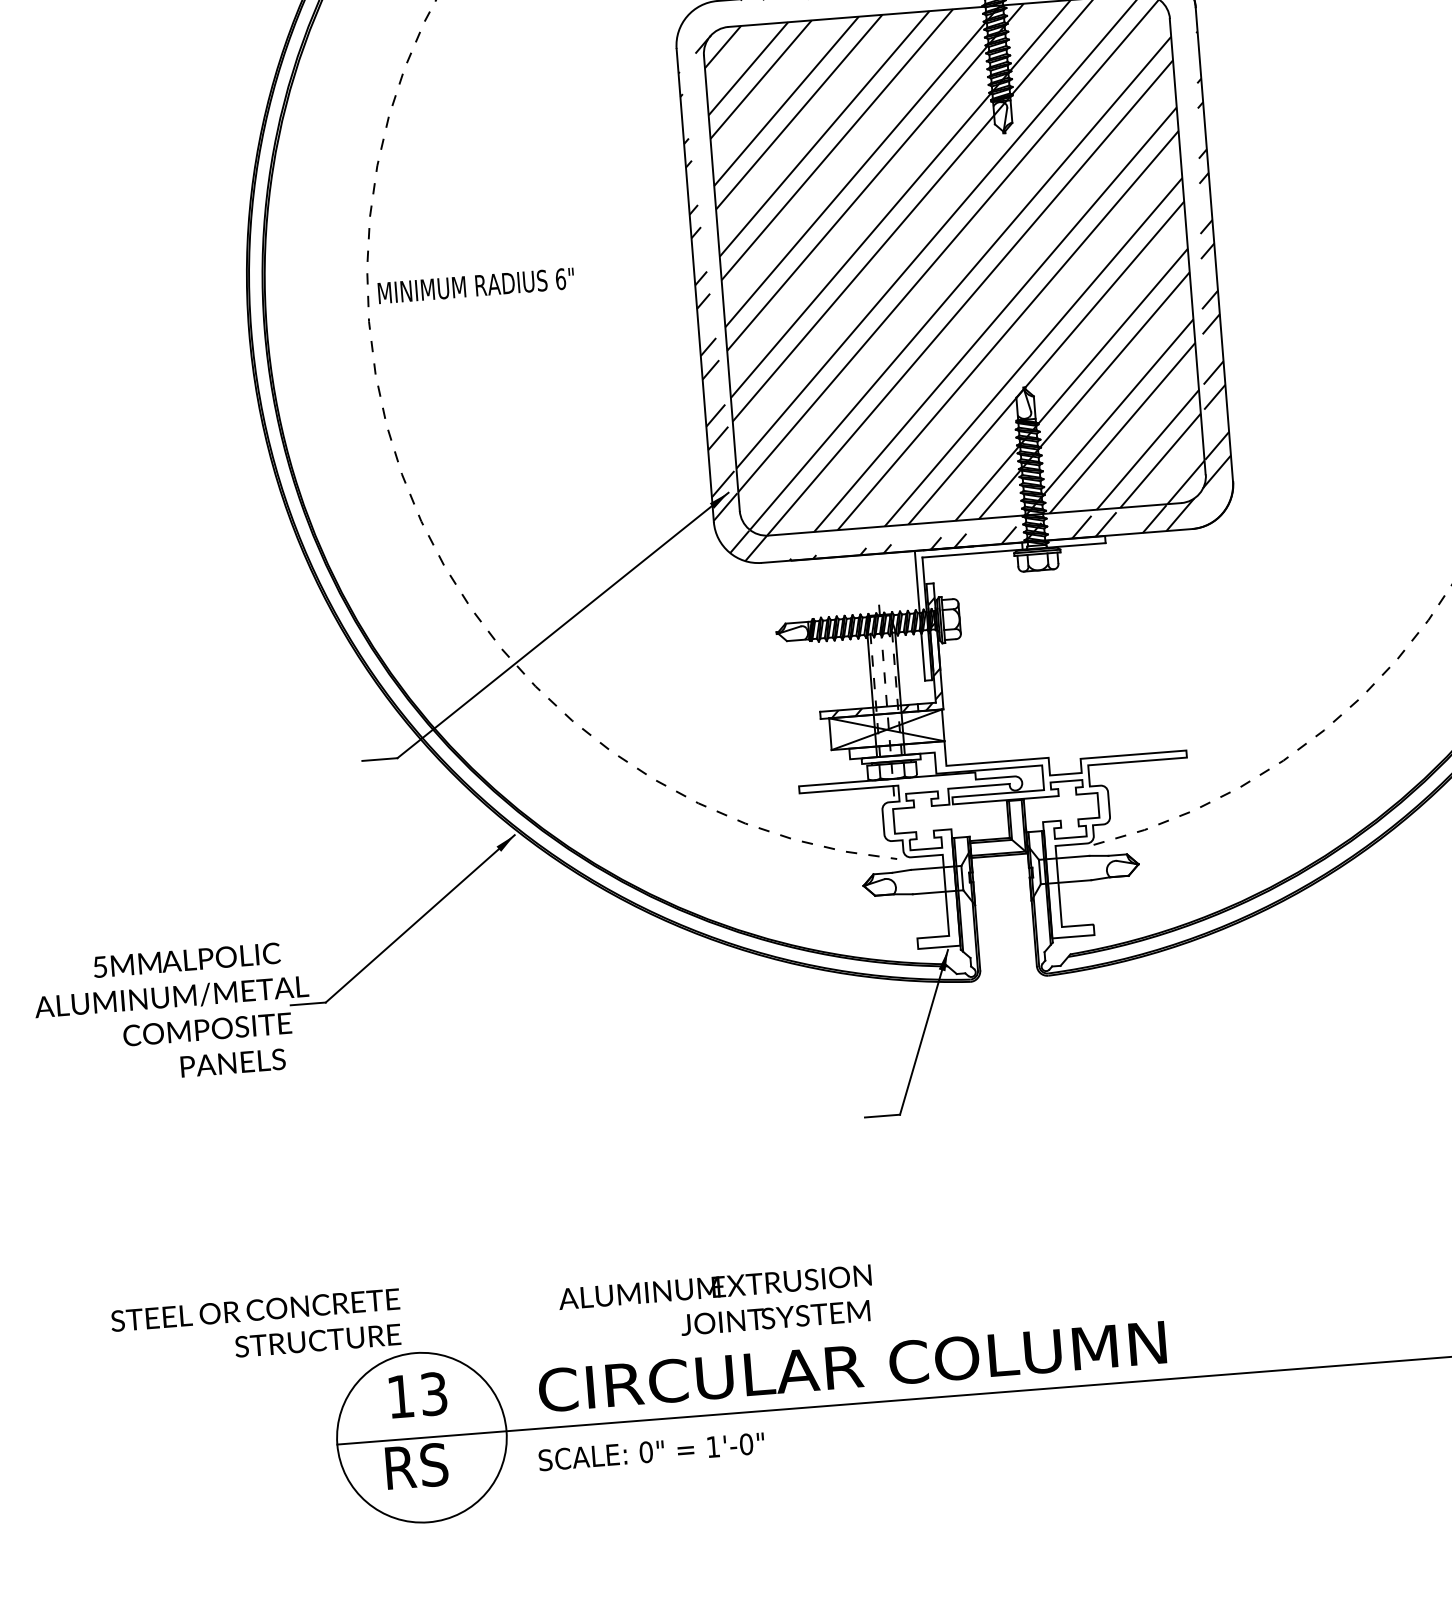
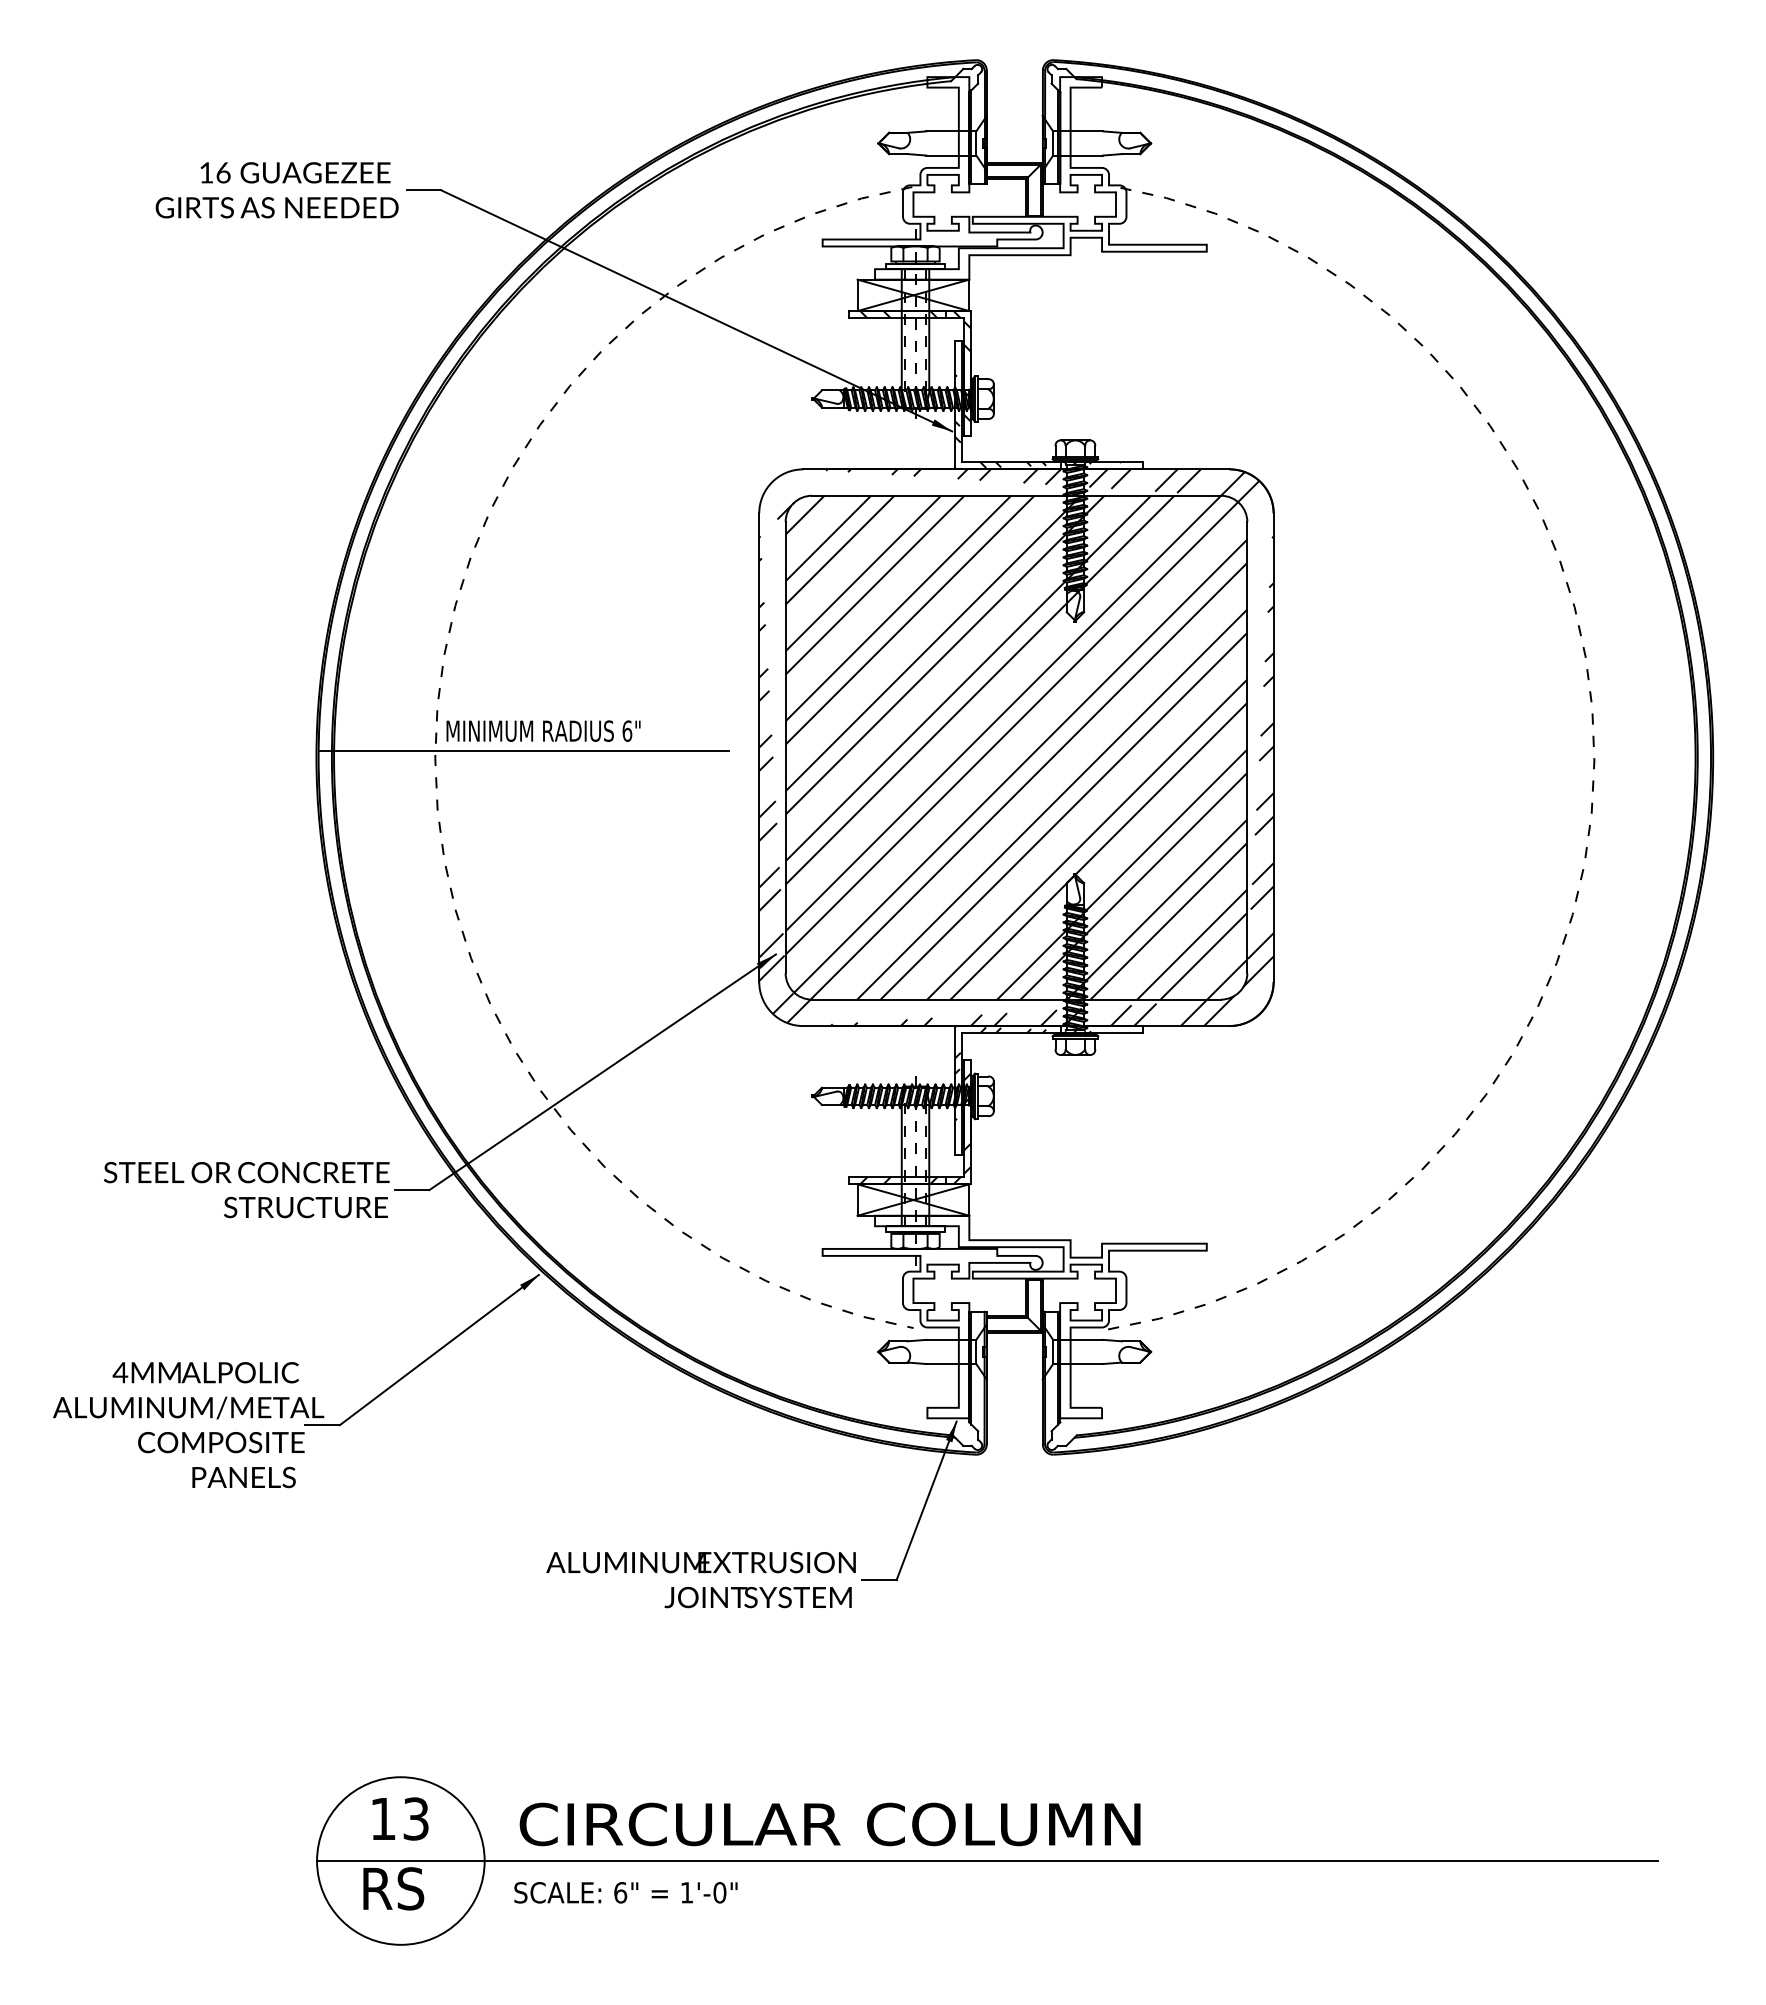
line: (457, 307) -> (523, 750), added
hatch: (1011, 606) -> (1045, 1088), added
text: (100, 966) -> (120, 1372), 5MM -> 4MM
text: (715, 1305) -> (700, 1580), moved
text: (256, 1328) -> (246, 1190), moved
text: (646, 1452) -> (620, 1892), 0" -> 6"

